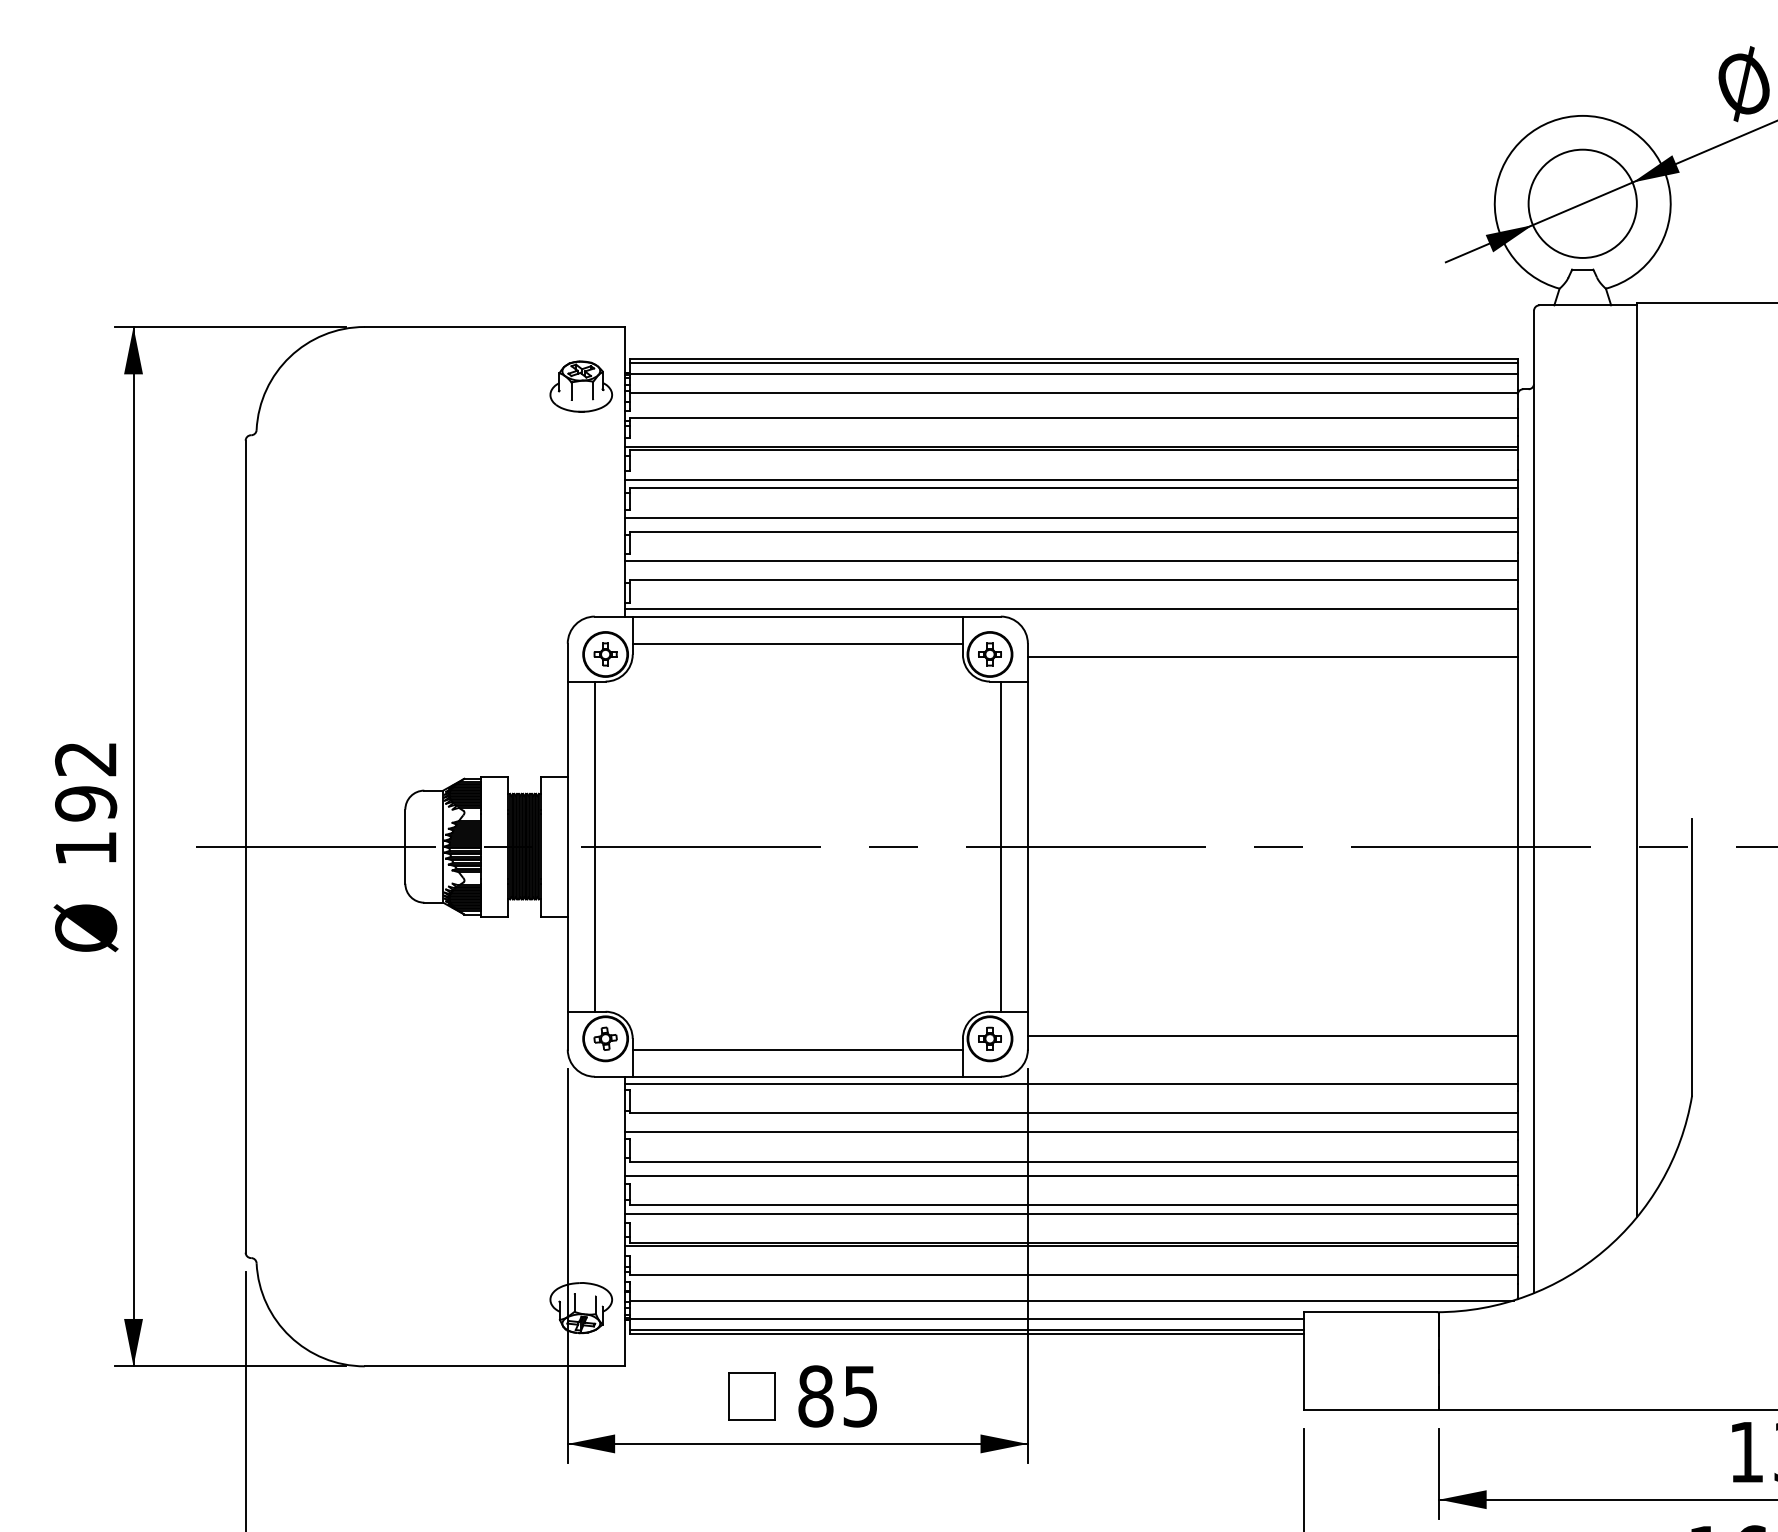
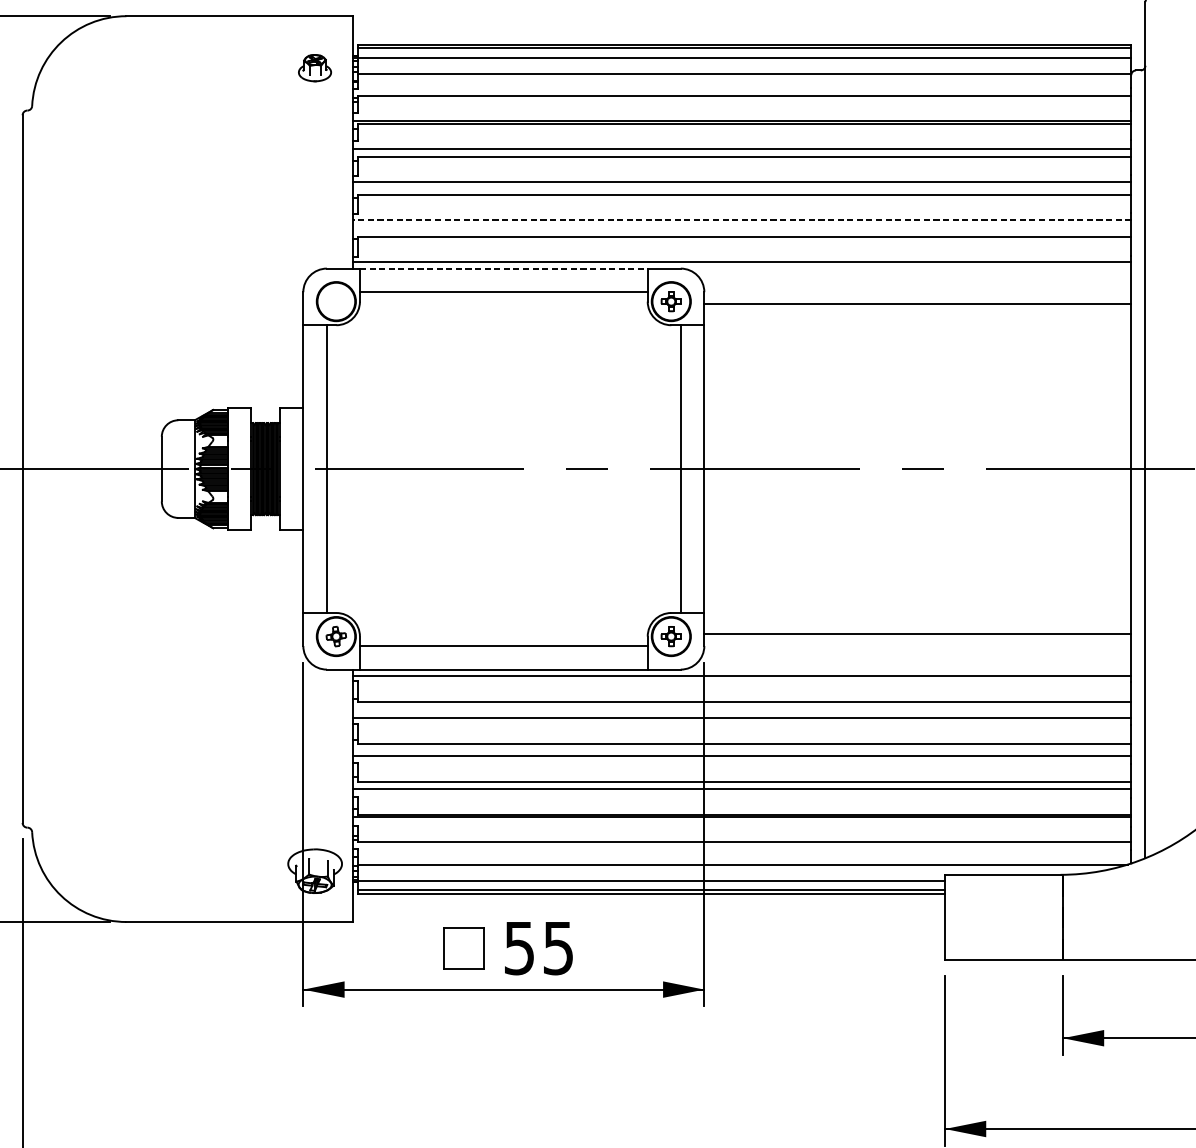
part: (580, 386) -> (314, 68), size x0.6
line: (1071, 561) -> (742, 220), solid -> dashed
line: (798, 616) -> (504, 268), solid -> dashed
part: (605, 654) -> (336, 301), removed
text: (815, 1396) -> (519, 948), 85 -> 55

